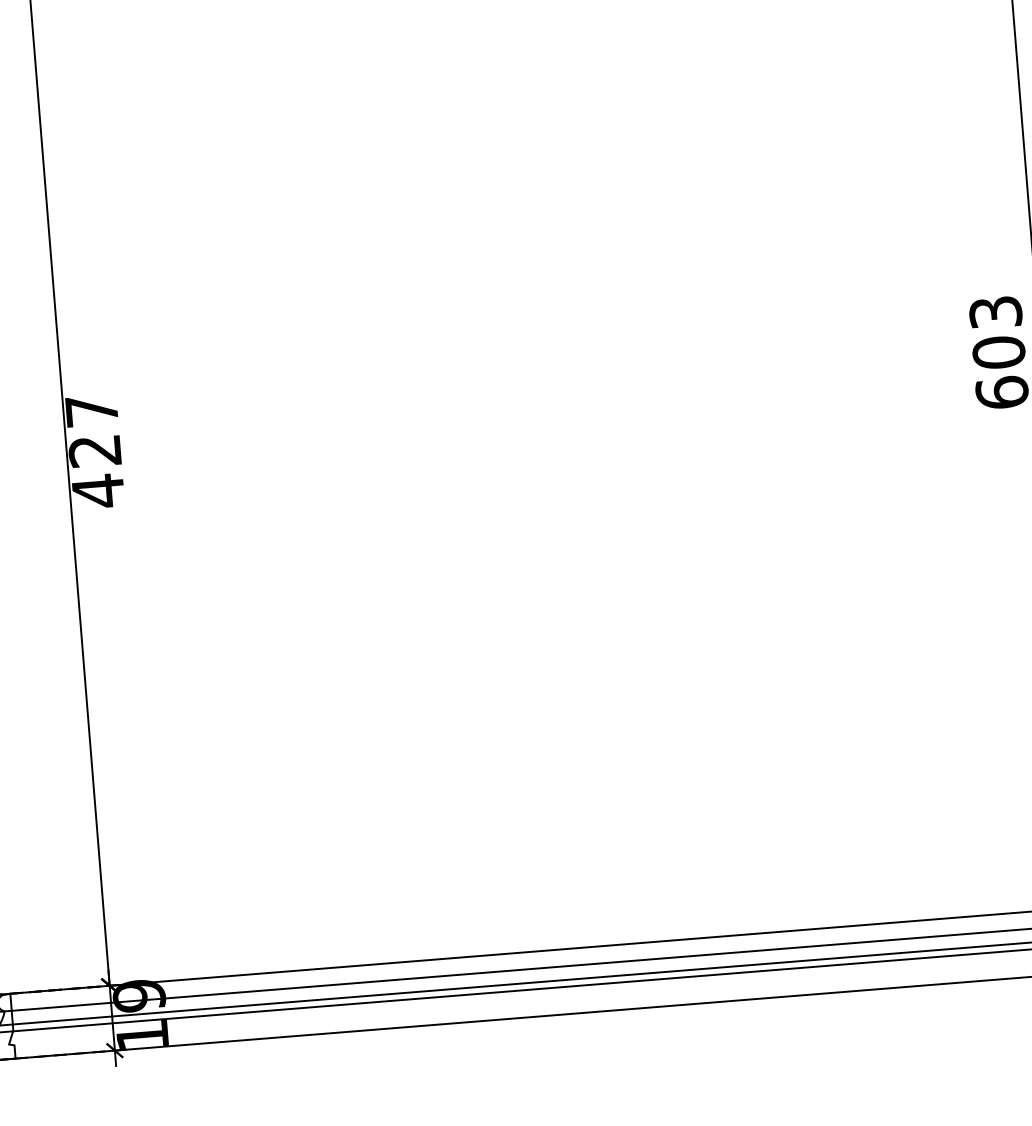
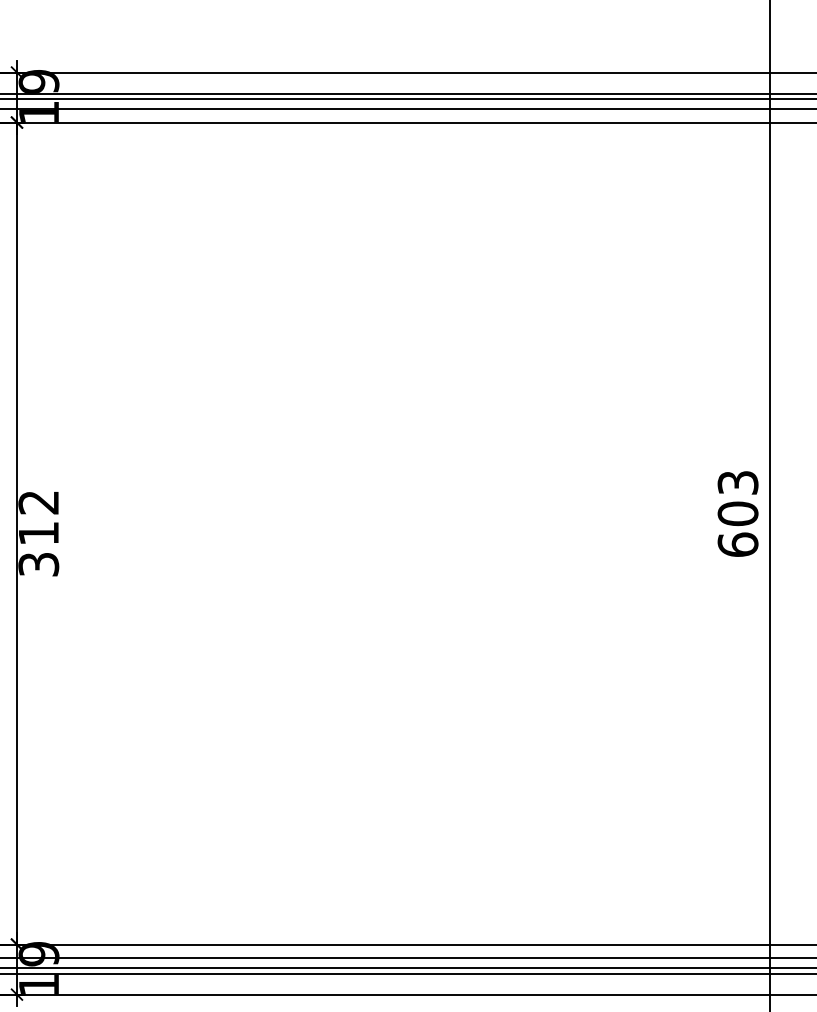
text: (94, 452) -> (38, 534), 427 -> 312

